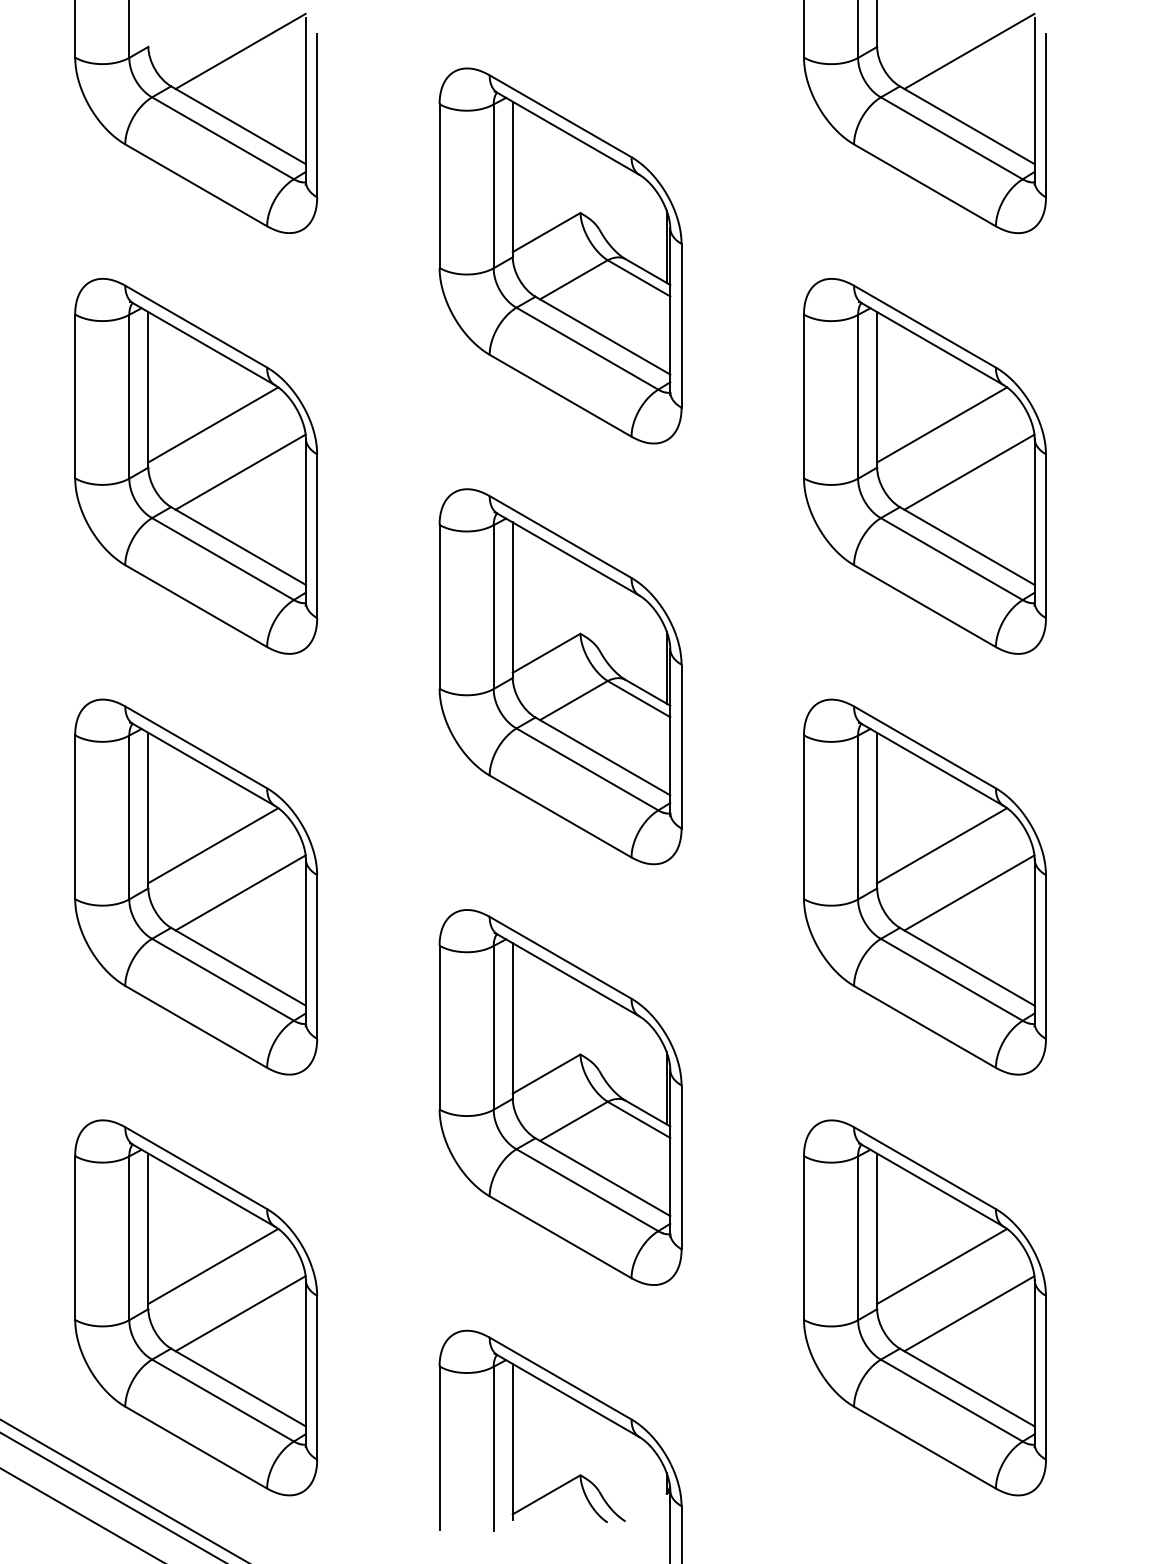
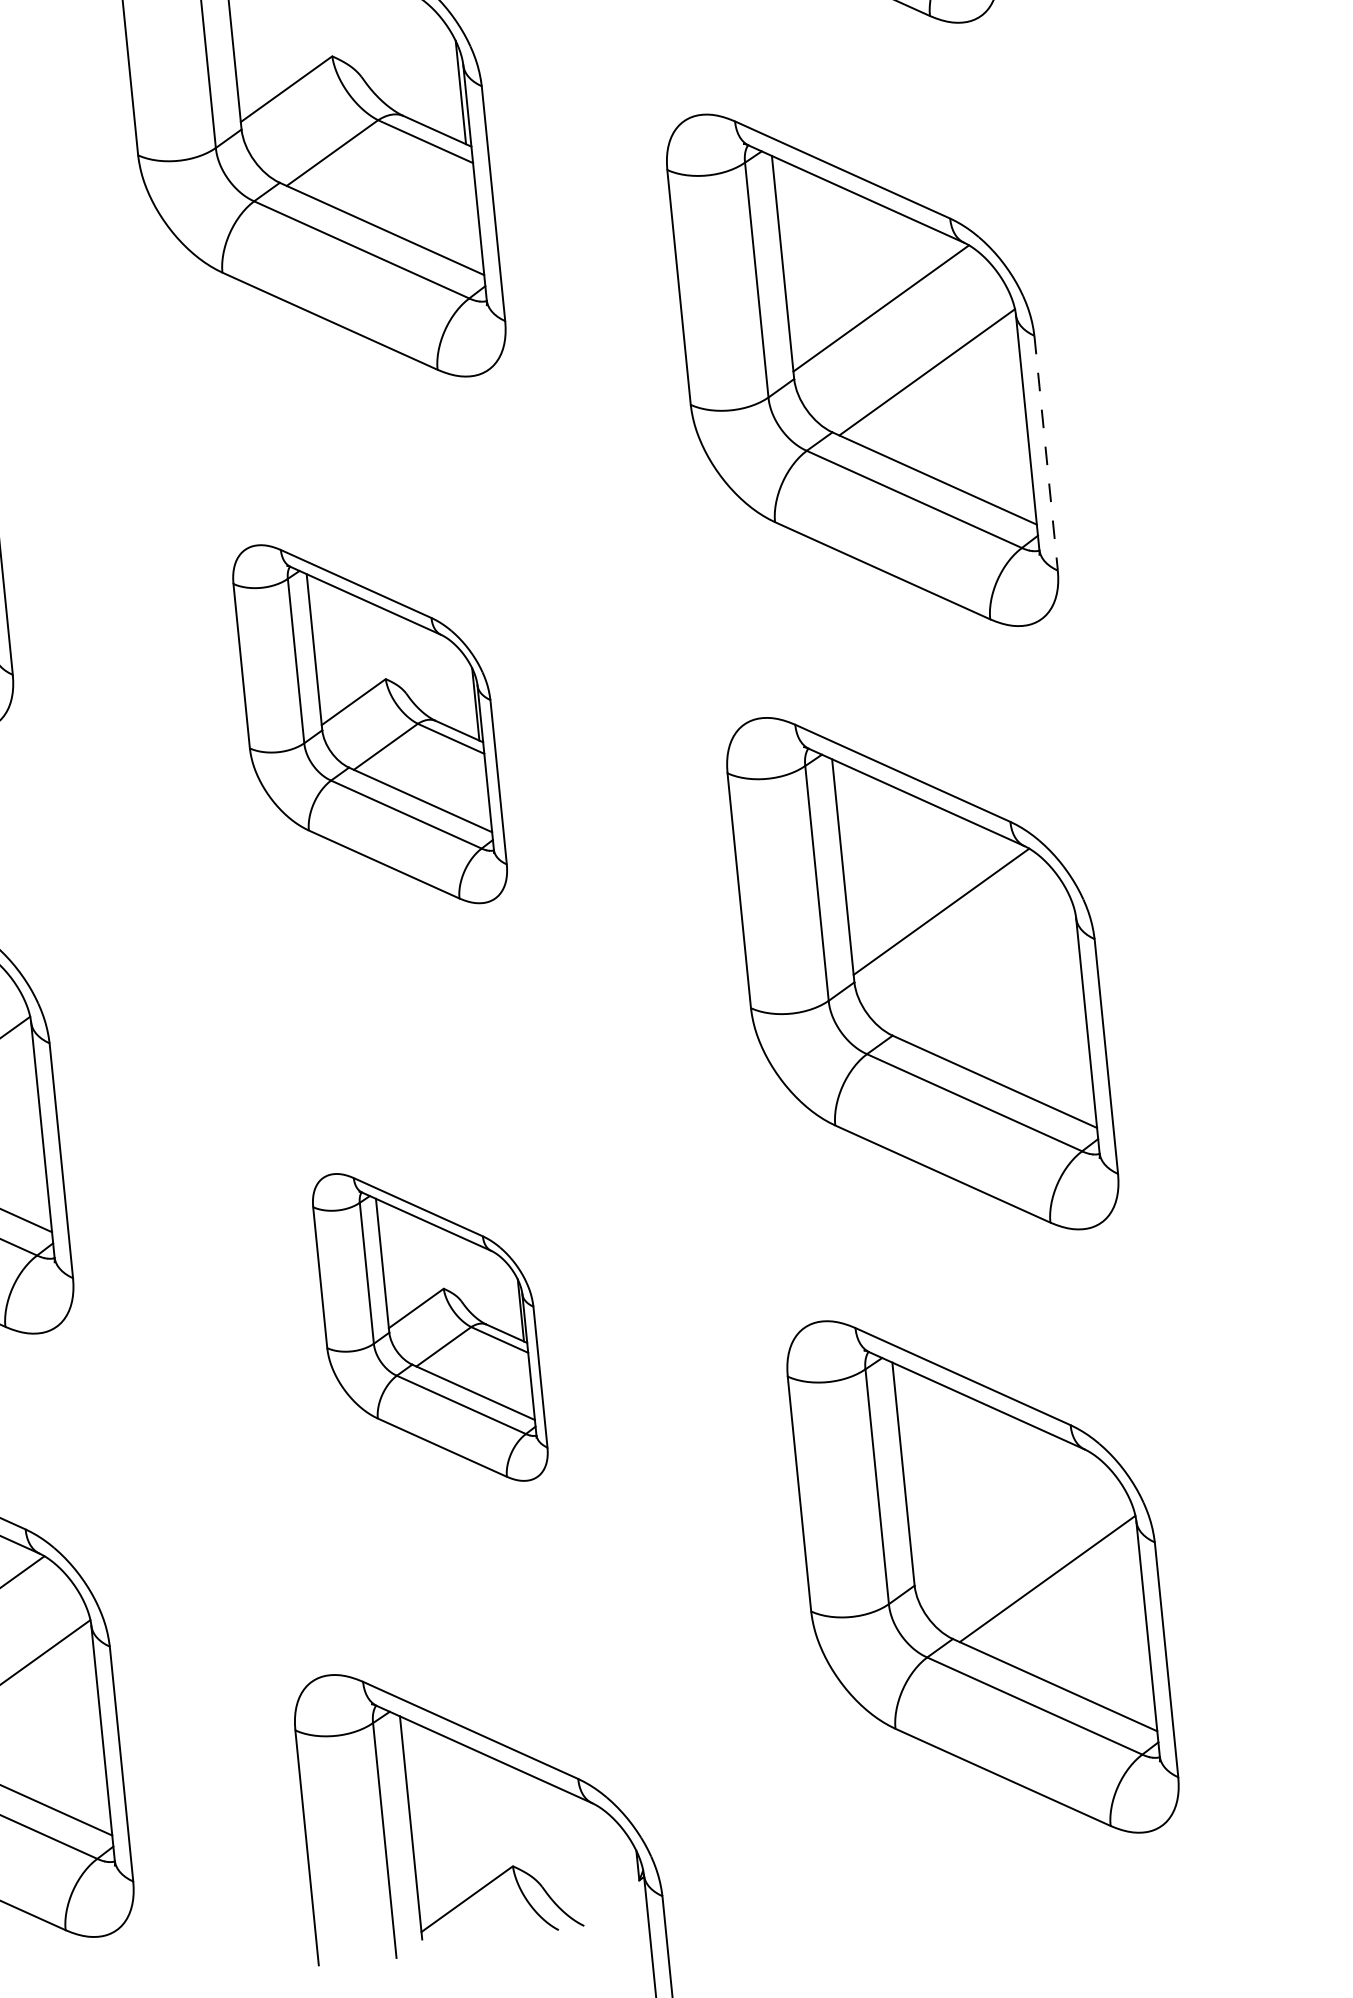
line: (1046, 536) -> (1046, 453), solid -> dashed
part: (560, 676) -> (370, 723), size x0.7
line: (969, 892) -> (987, 974), removed
part: (560, 1097) -> (430, 1327), size x0.6
line: (942, 1266) -> (1002, 1515), removed

